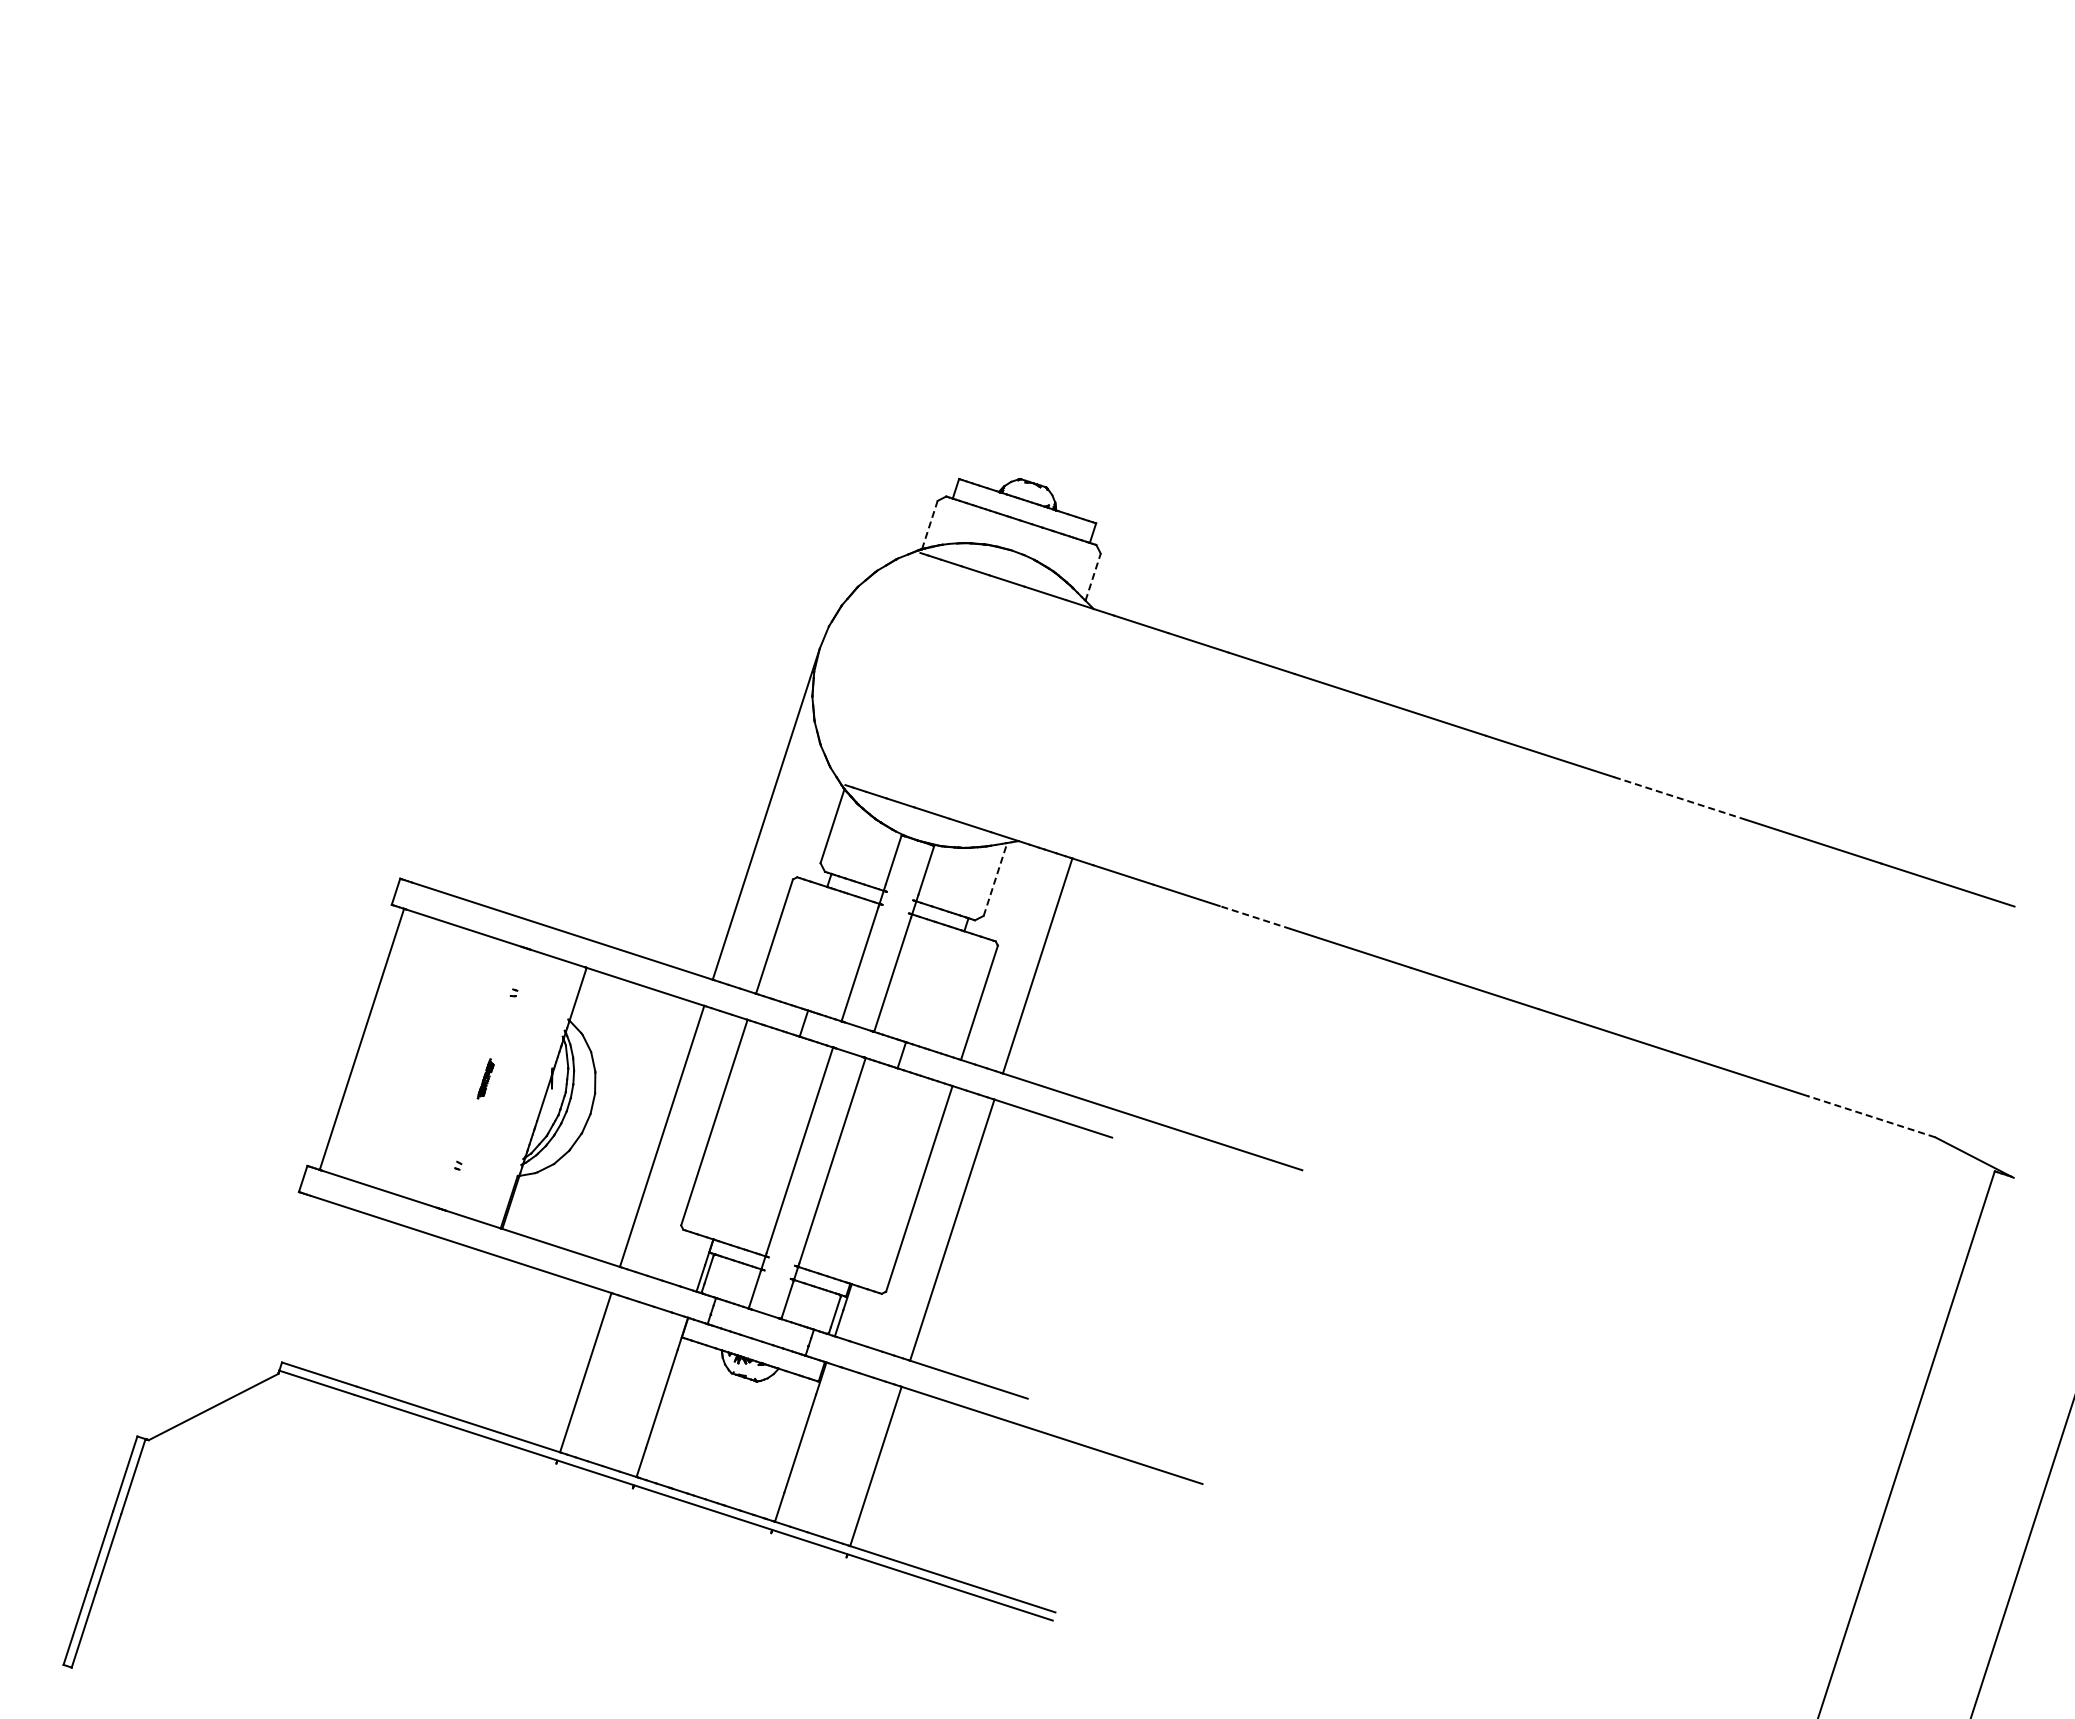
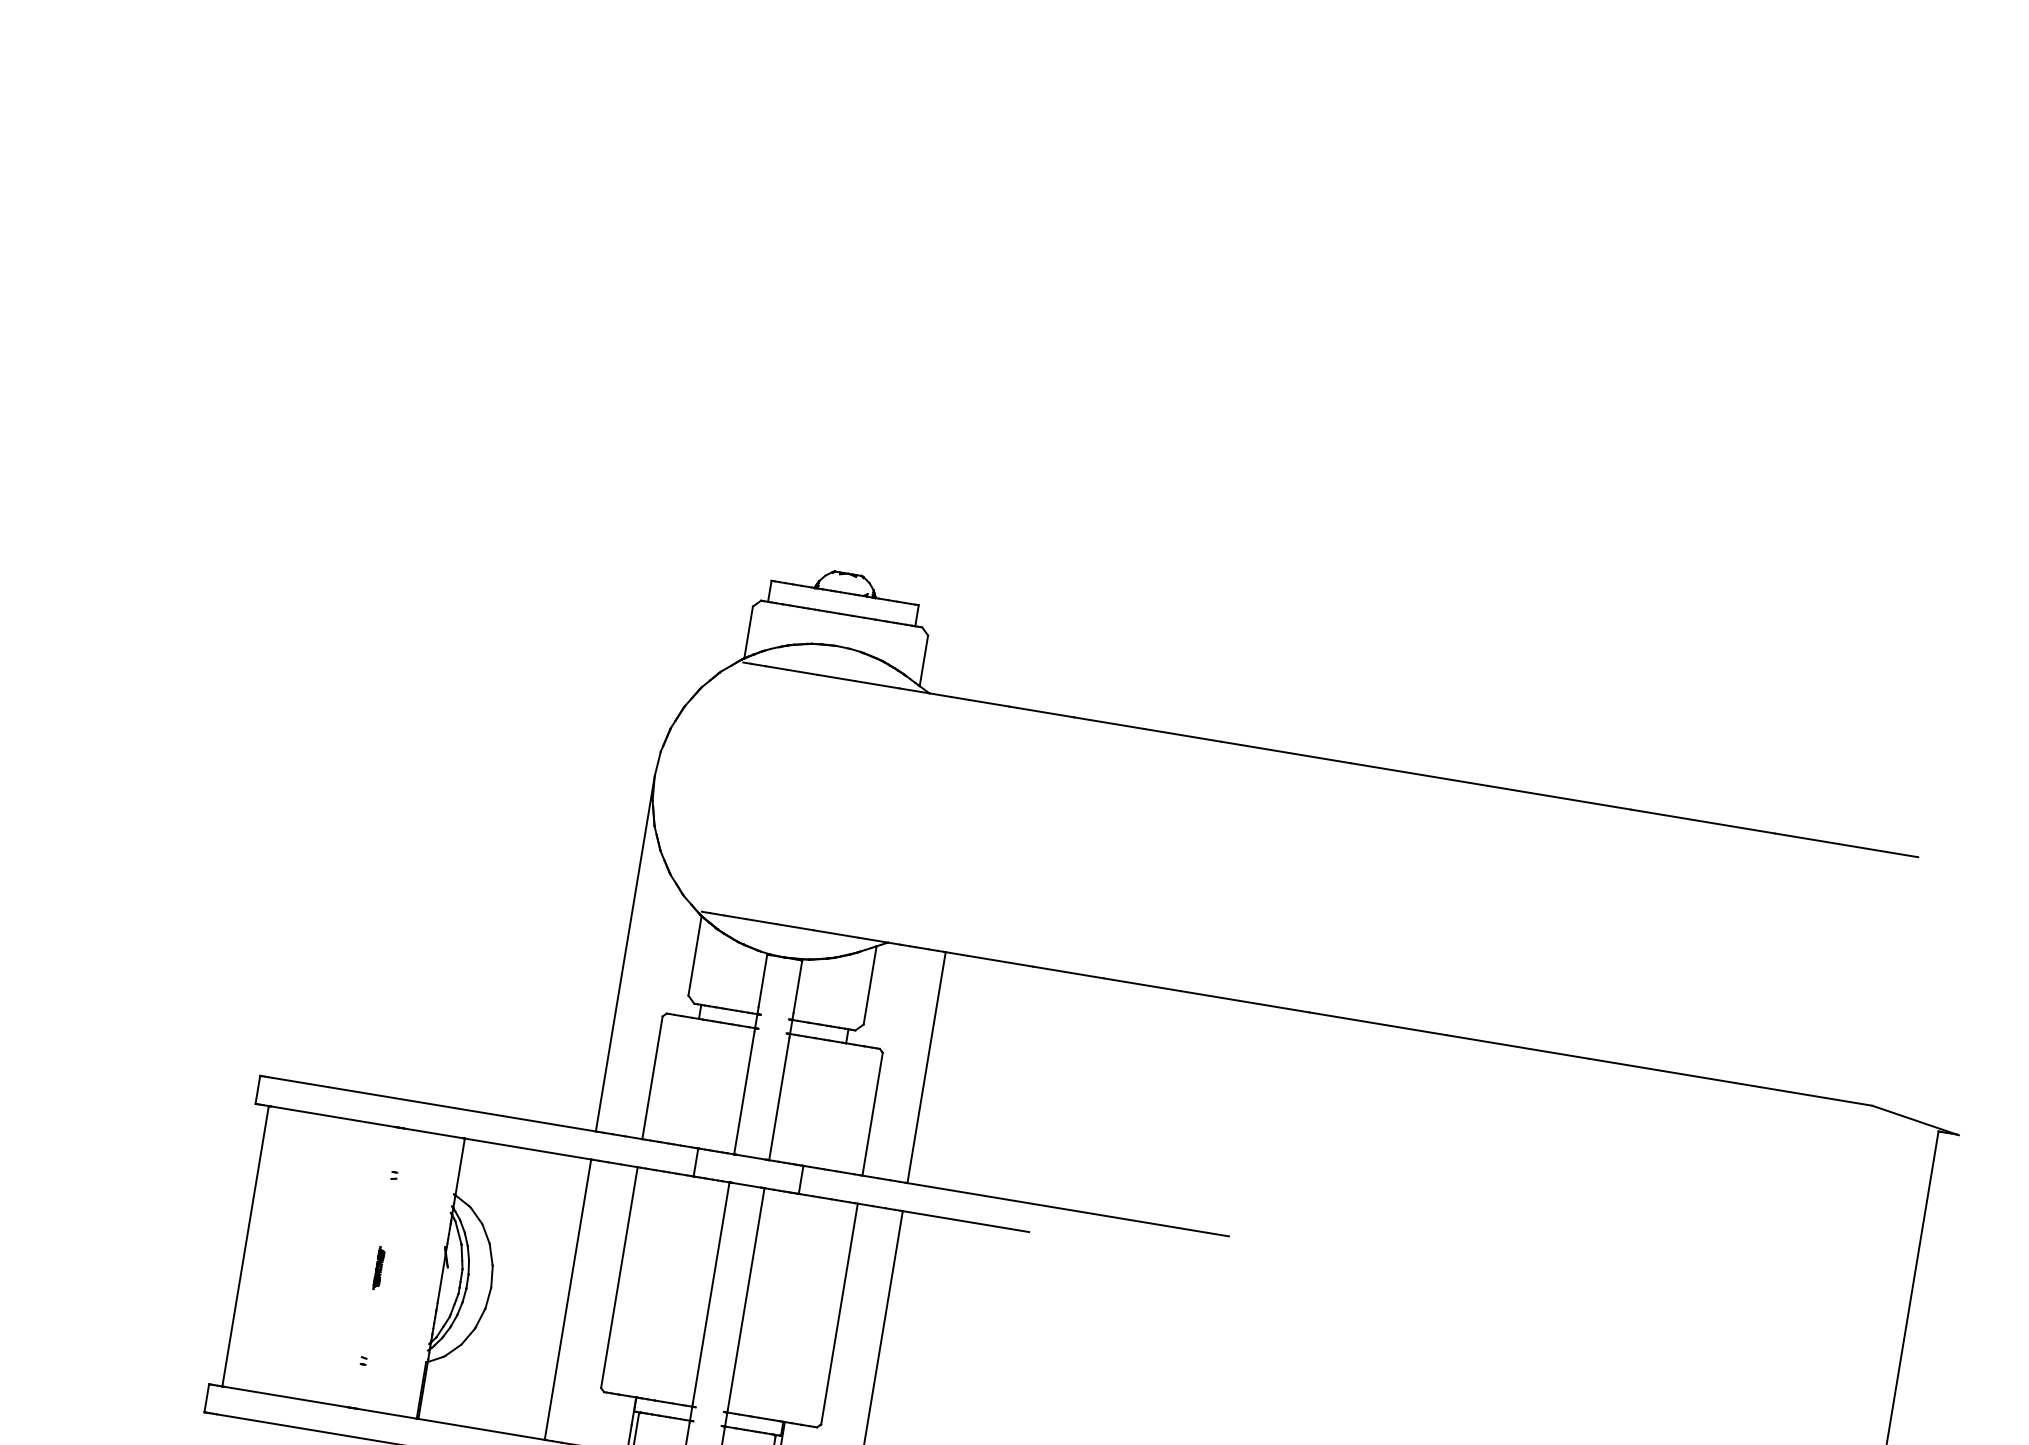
line: (930, 524) -> (749, 631), dashed -> solid
line: (1093, 577) -> (924, 661), dashed -> solid
line: (1680, 798) -> (1559, 797), dashed -> solid
line: (995, 878) -> (869, 984), dashed -> solid
line: (1254, 917) -> (1141, 984), dashed -> solid
line: (1871, 1116) -> (1803, 1094), dashed -> solid

